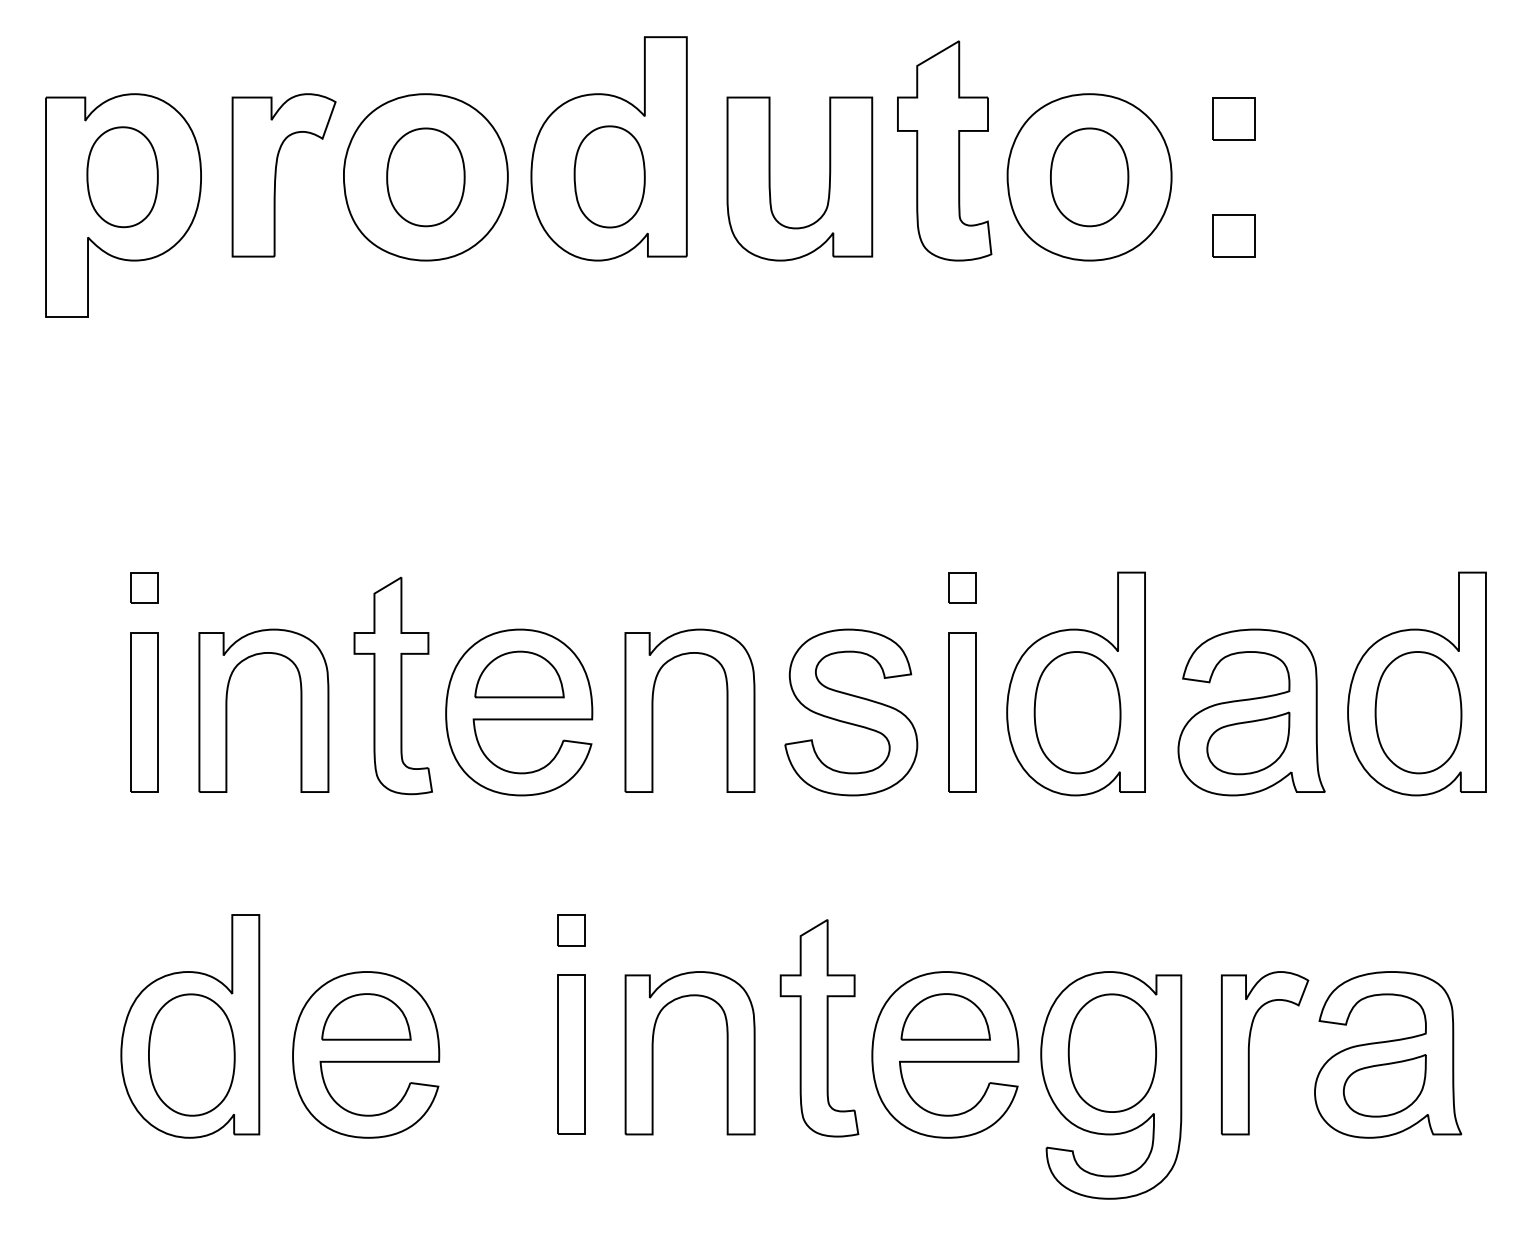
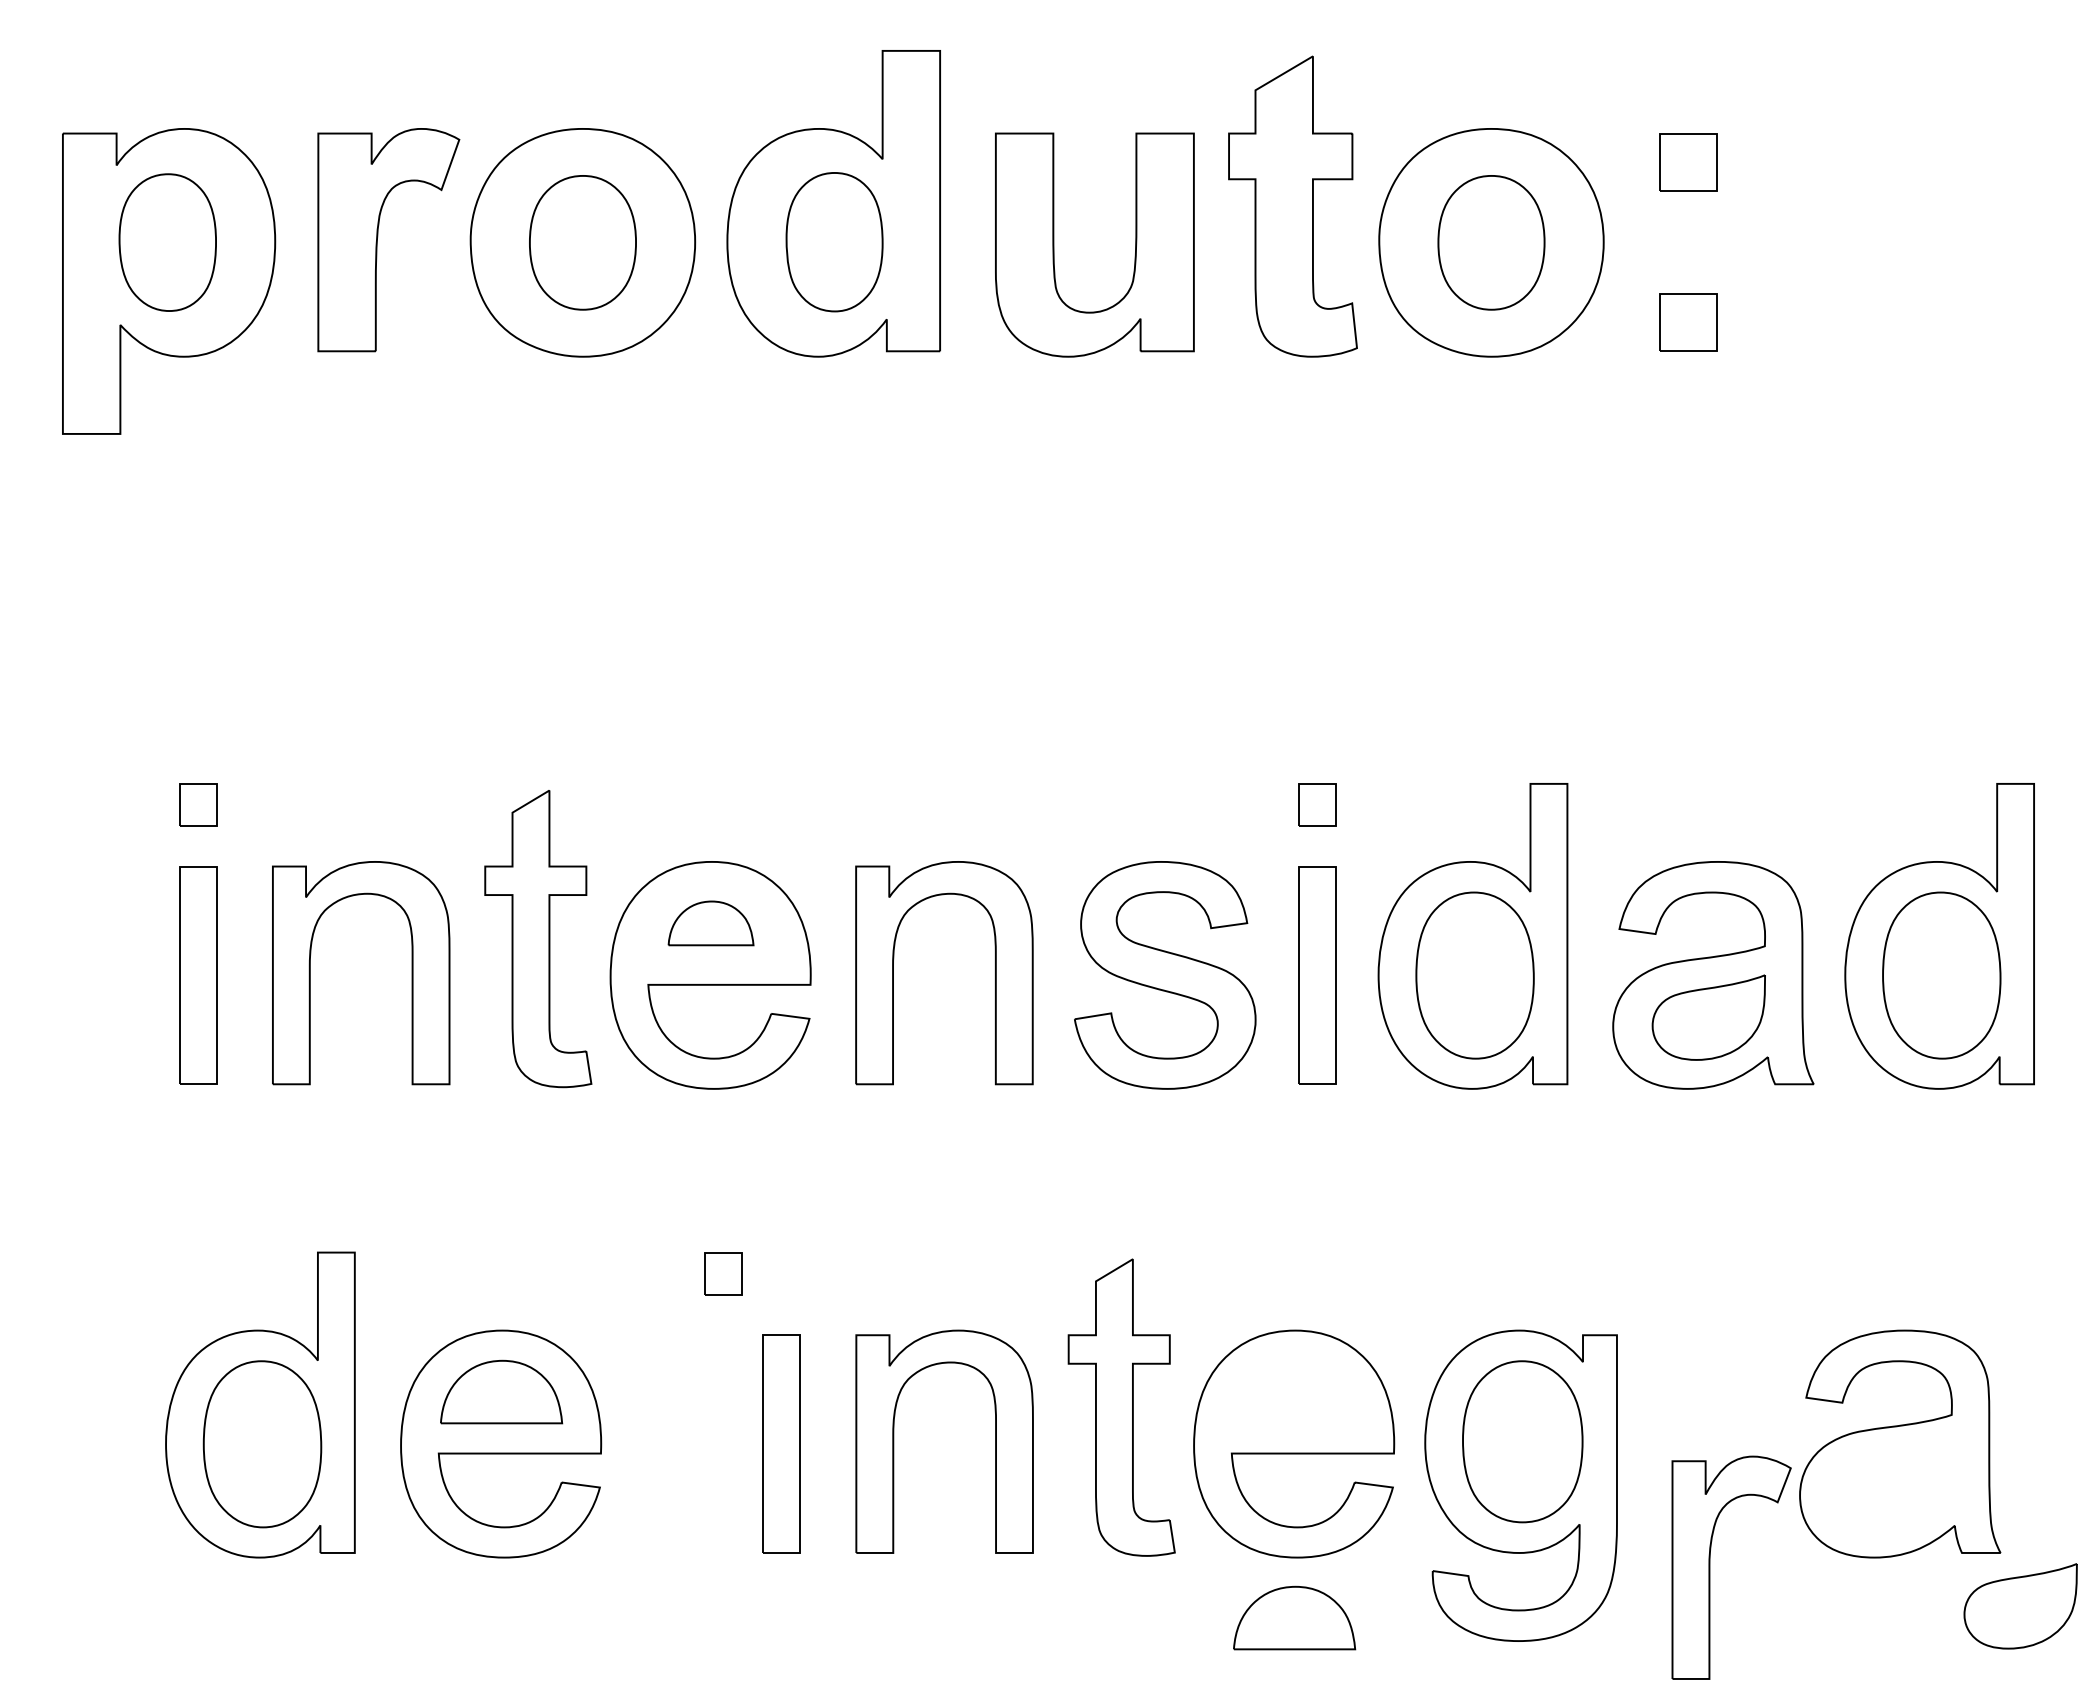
part: (519, 674) -> (710, 923), size x0.7
part: (570, 930) -> (723, 1273), moved
part: (945, 1016) -> (1294, 1617), moved
part: (1249, 1053) -> (1710, 1567), moved
part: (1384, 1085) -> (2020, 1606), moved

